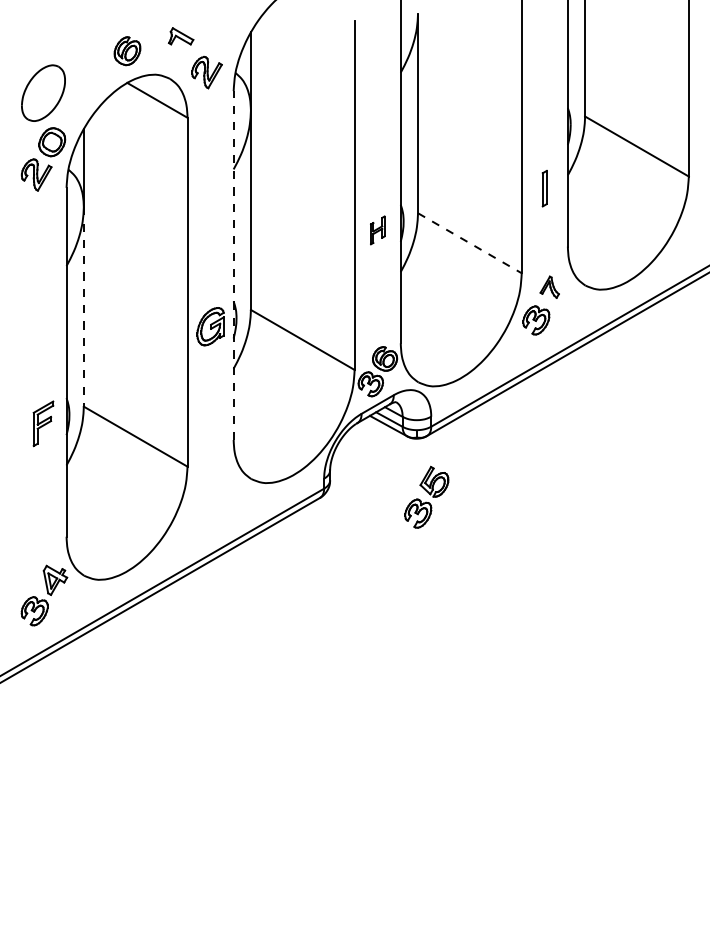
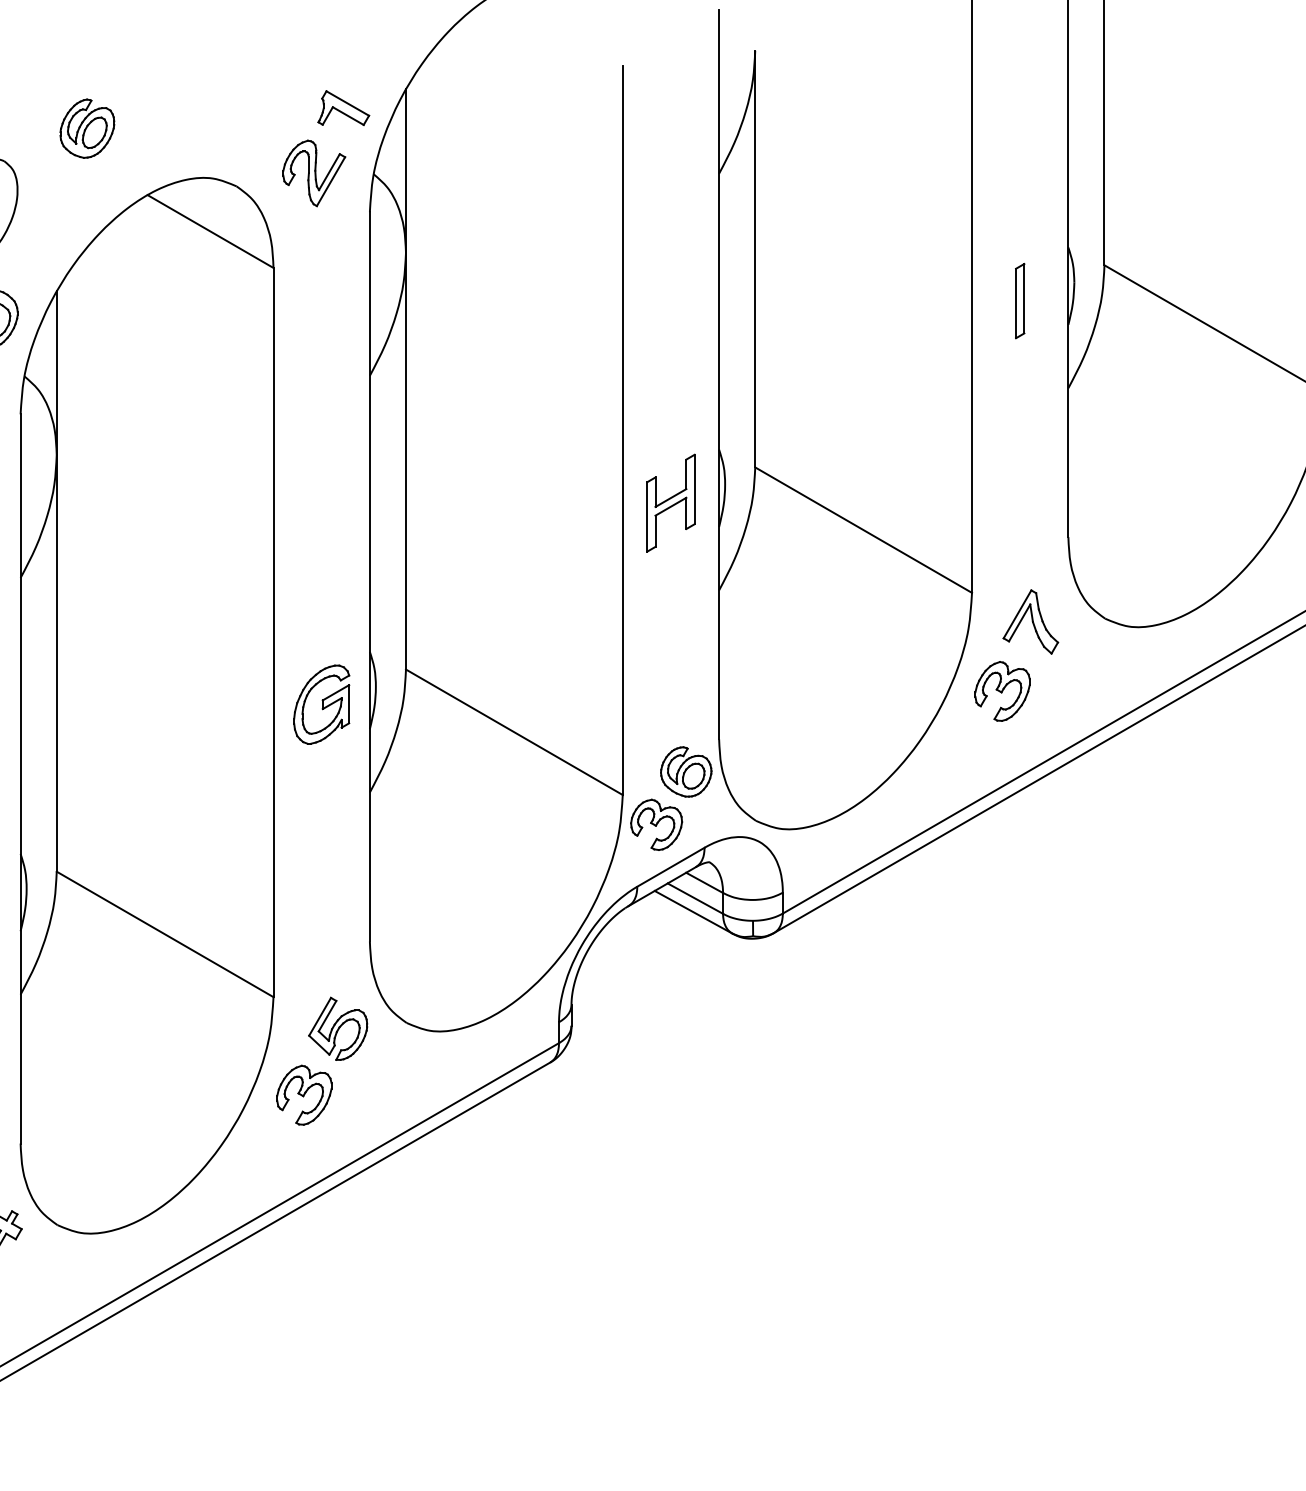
part: (181, 36) -> (344, 108), moved
part: (127, 51) -> (87, 129), moved
part: (544, 188) -> (1019, 300), moved
part: (377, 230) -> (670, 503), size x1.67
line: (469, 243) -> (862, 530), dashed -> solid
line: (233, 265) -> (369, 576), dashed -> solid
part: (549, 287) -> (1030, 622), size x1.43
line: (83, 306) -> (56, 662), dashed -> solid
part: (426, 496) -> (321, 1059), moved

